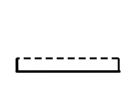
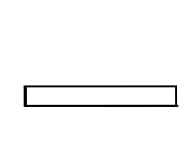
line: (67, 58) -> (100, 86), dashed -> solid

